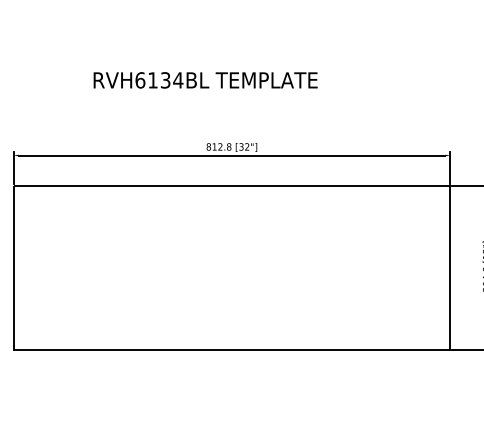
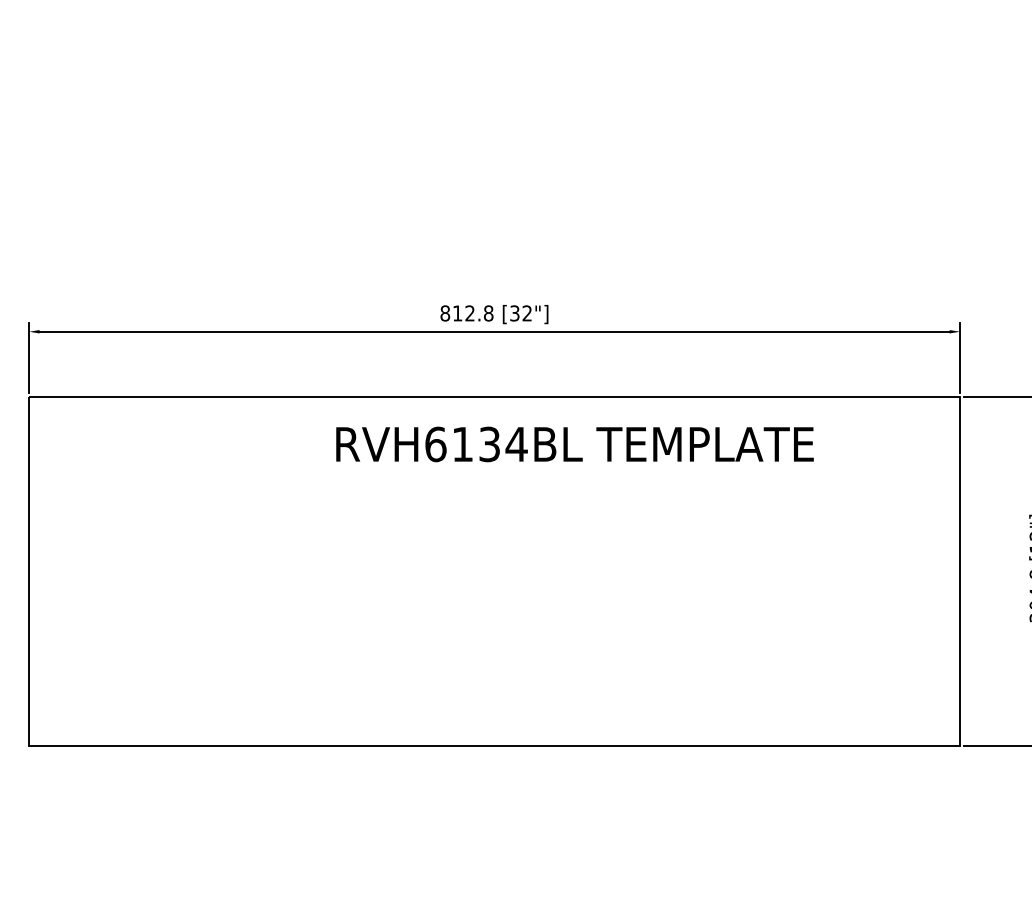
text: (205, 80) -> (574, 444), moved

